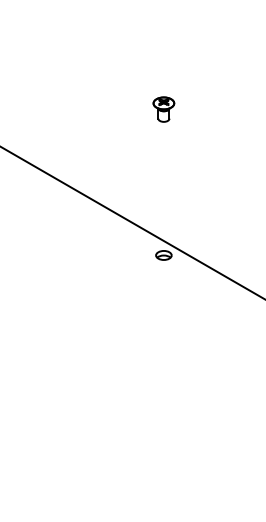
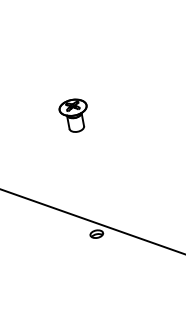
part: (163, 109) -> (74, 115), size x1.6

